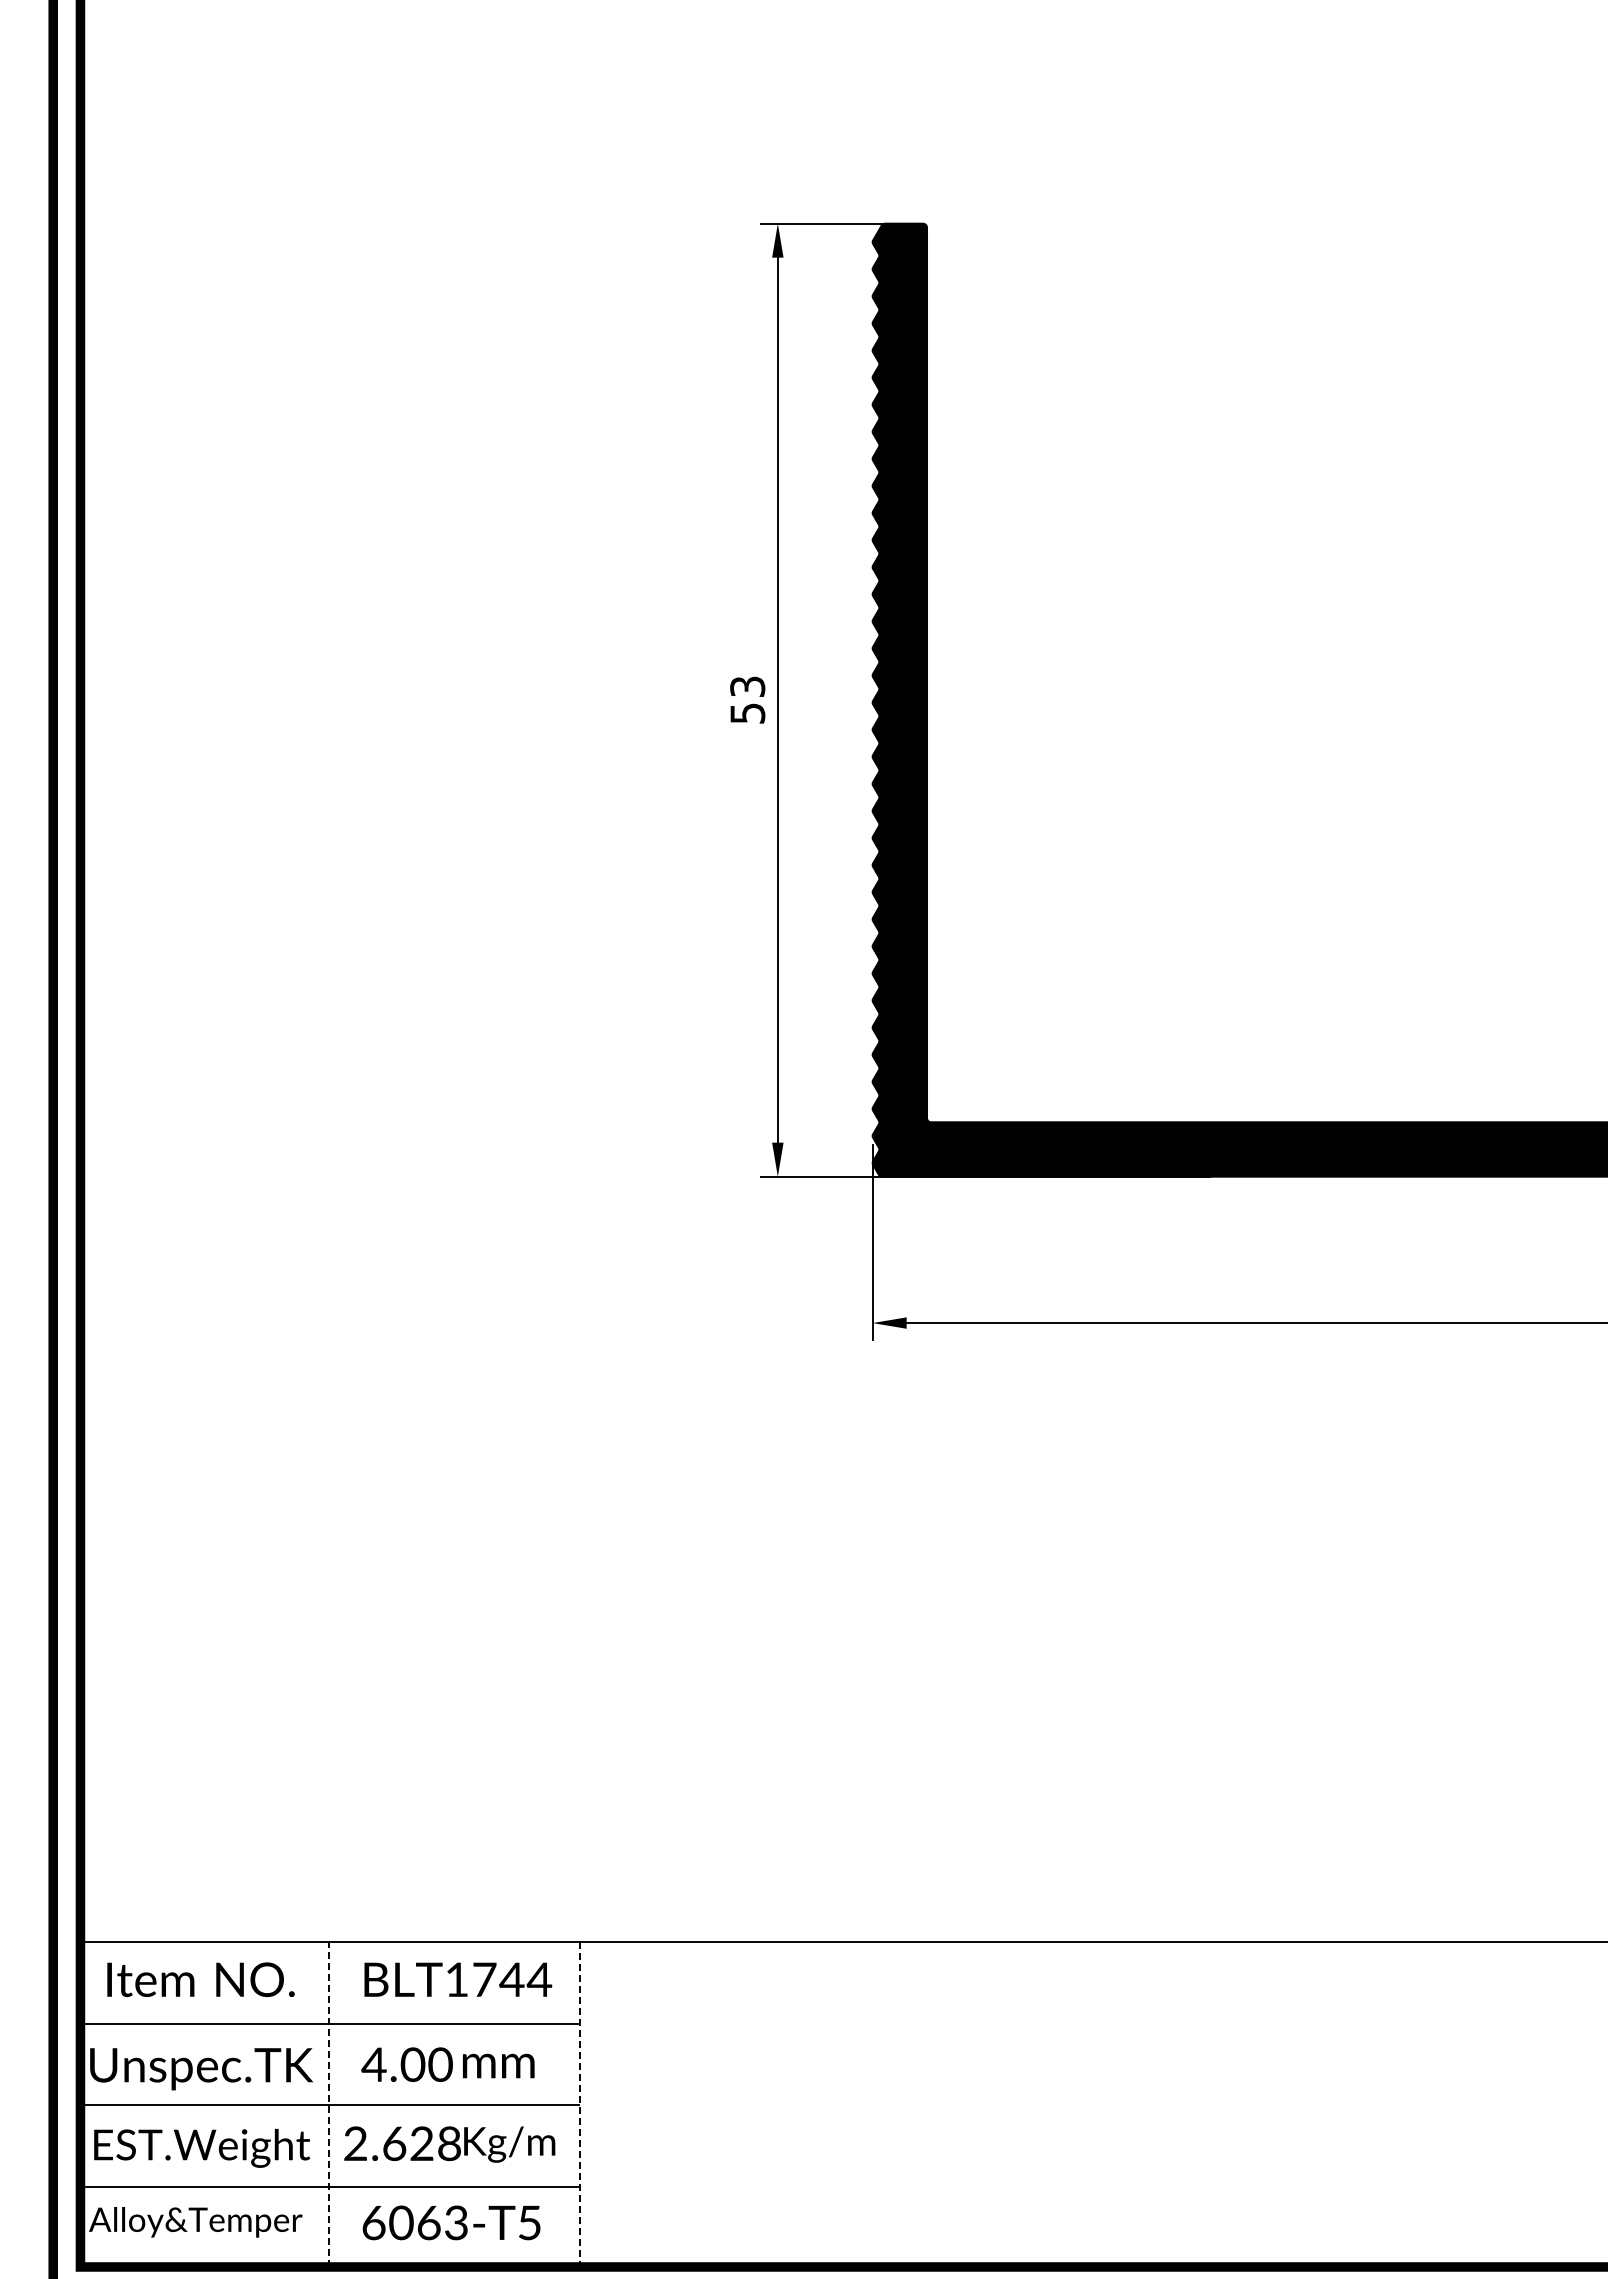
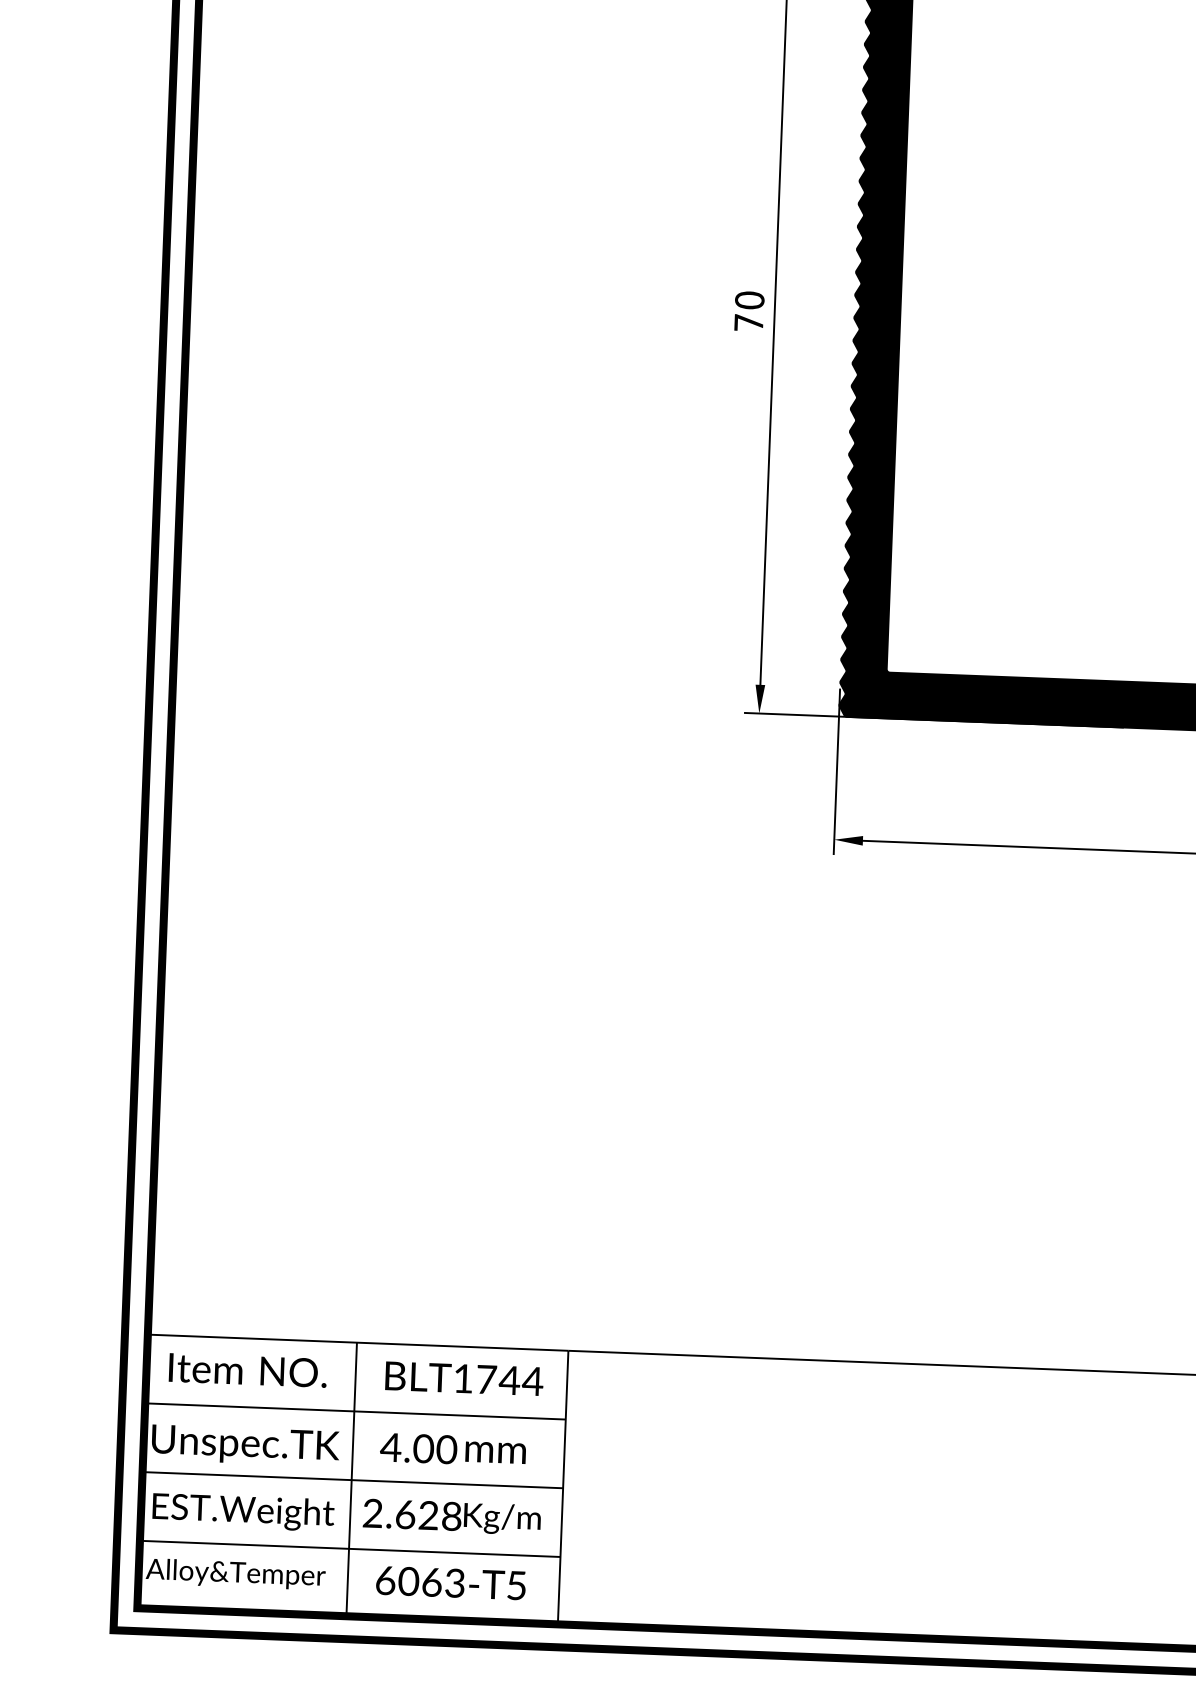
text: (747, 699) -> (749, 311), 53 -> 70
line: (328, 2104) -> (351, 1479), dashed -> solid
line: (580, 2105) -> (563, 1488), dashed -> solid

